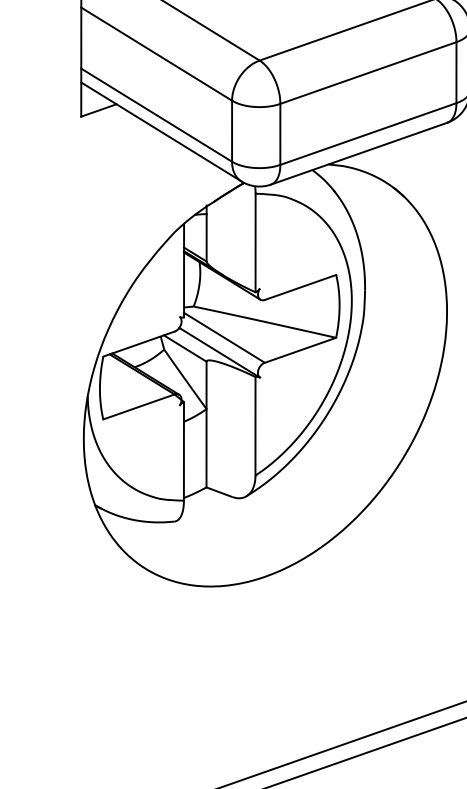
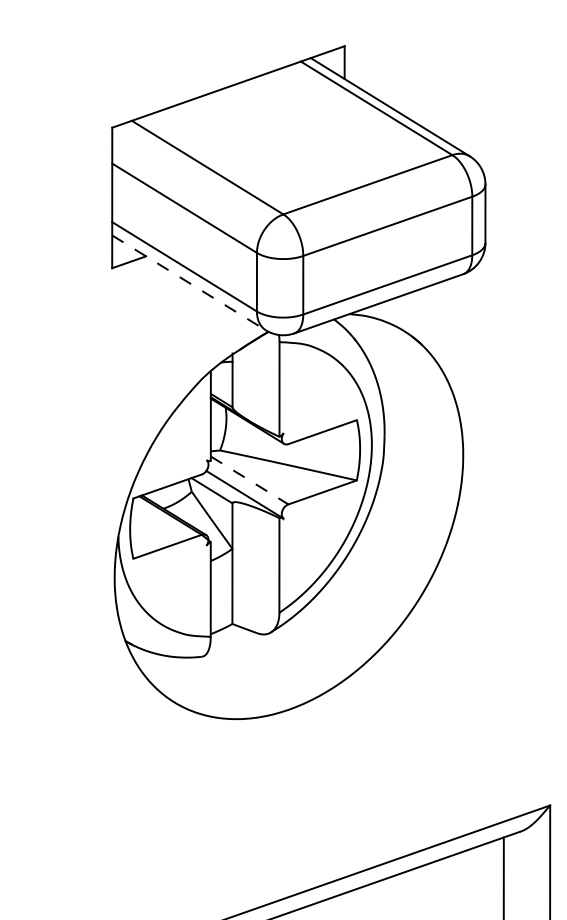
line: (161, 132) -> (189, 283), solid -> dashed
line: (224, 337) -> (249, 480), solid -> dashed

